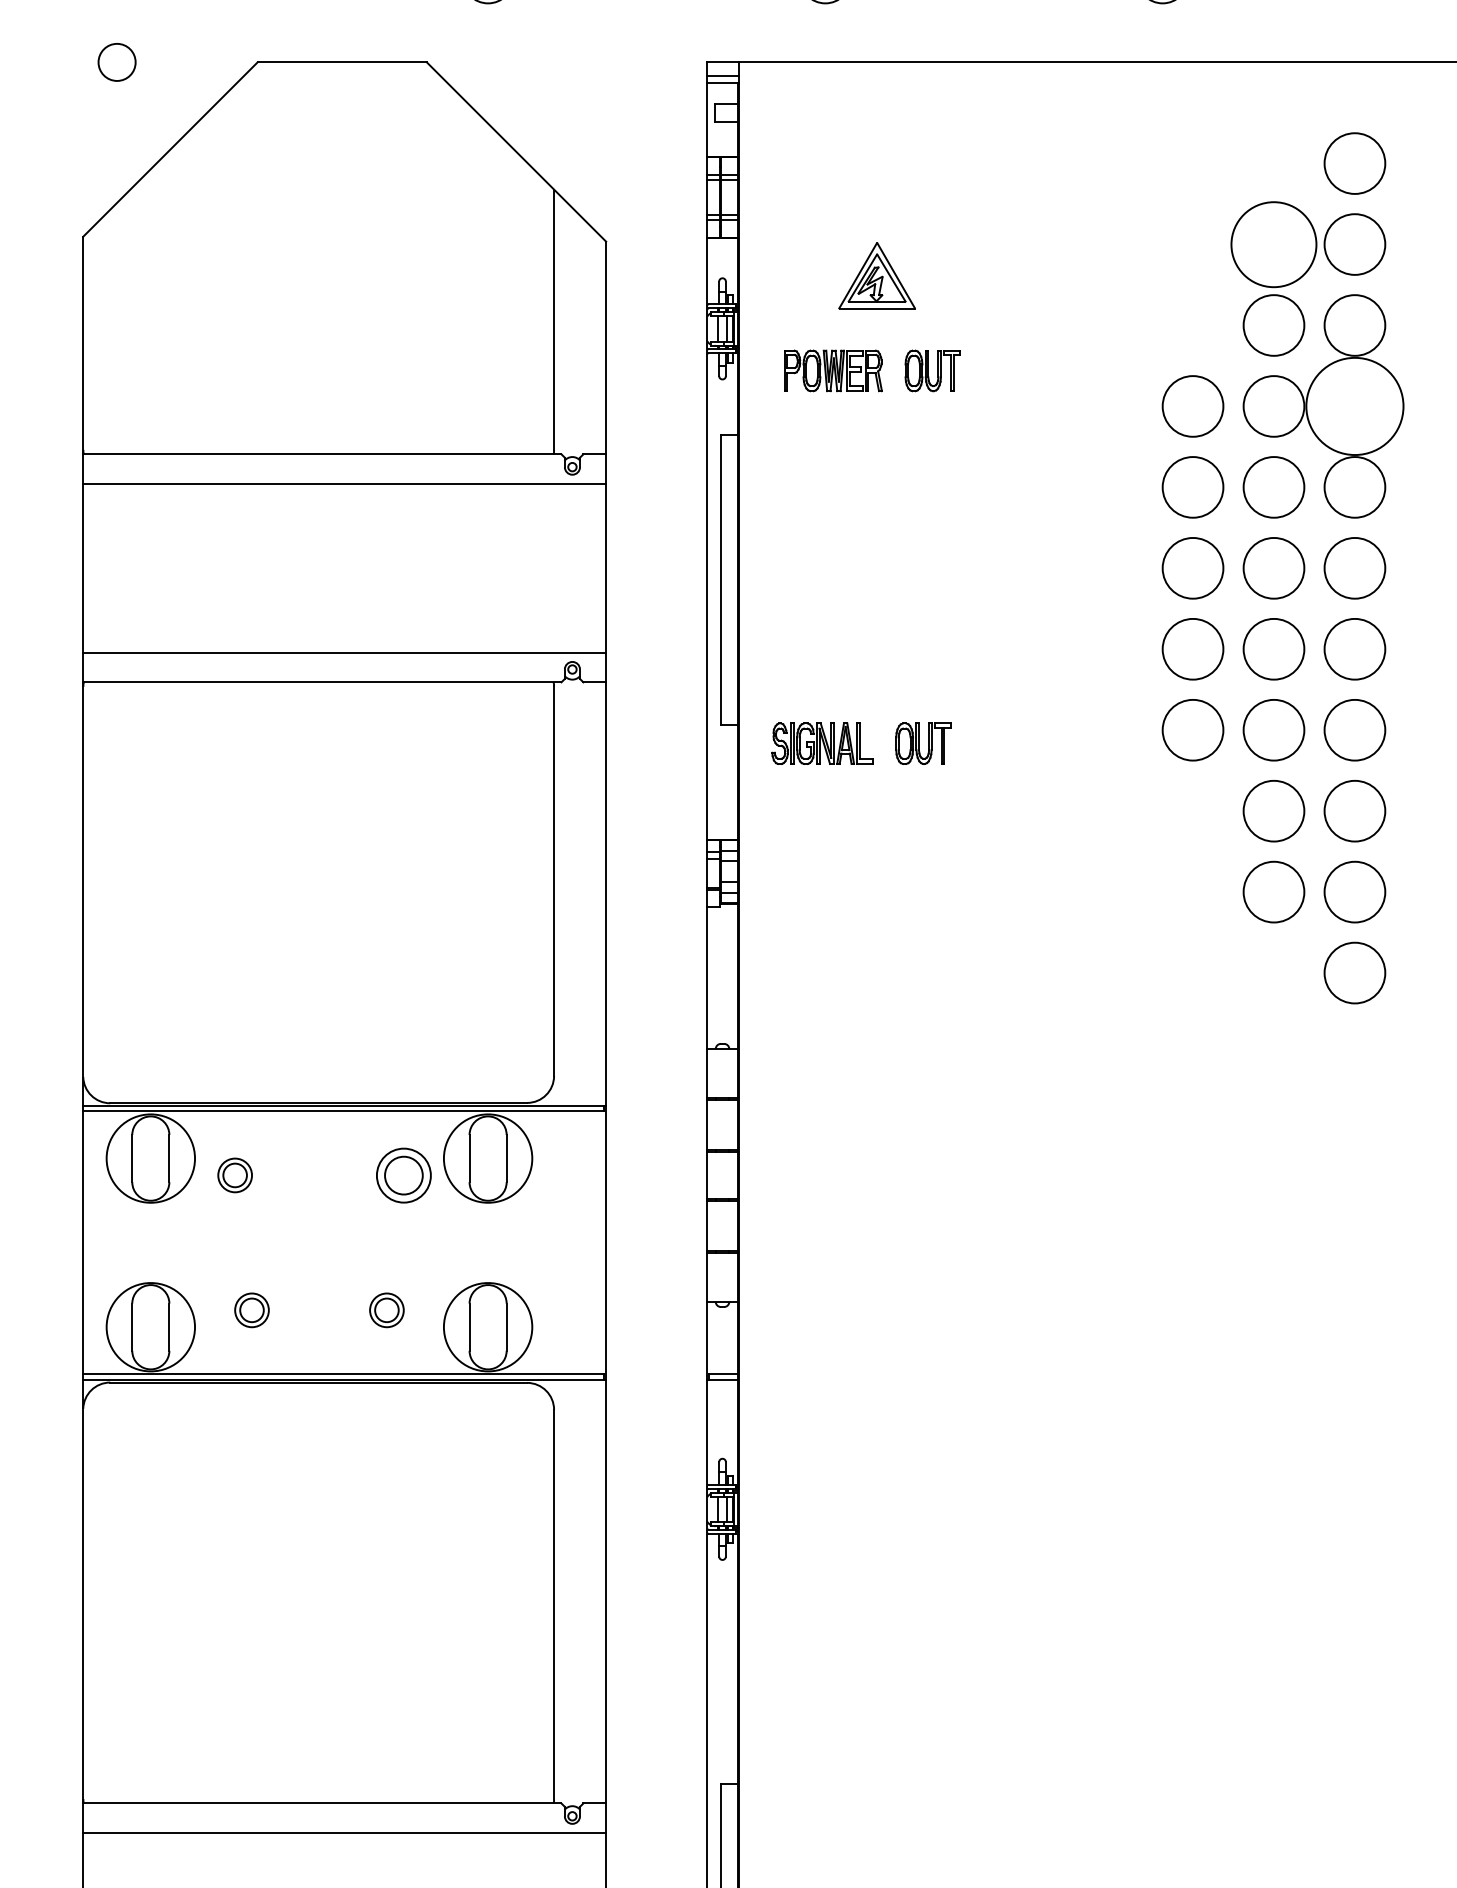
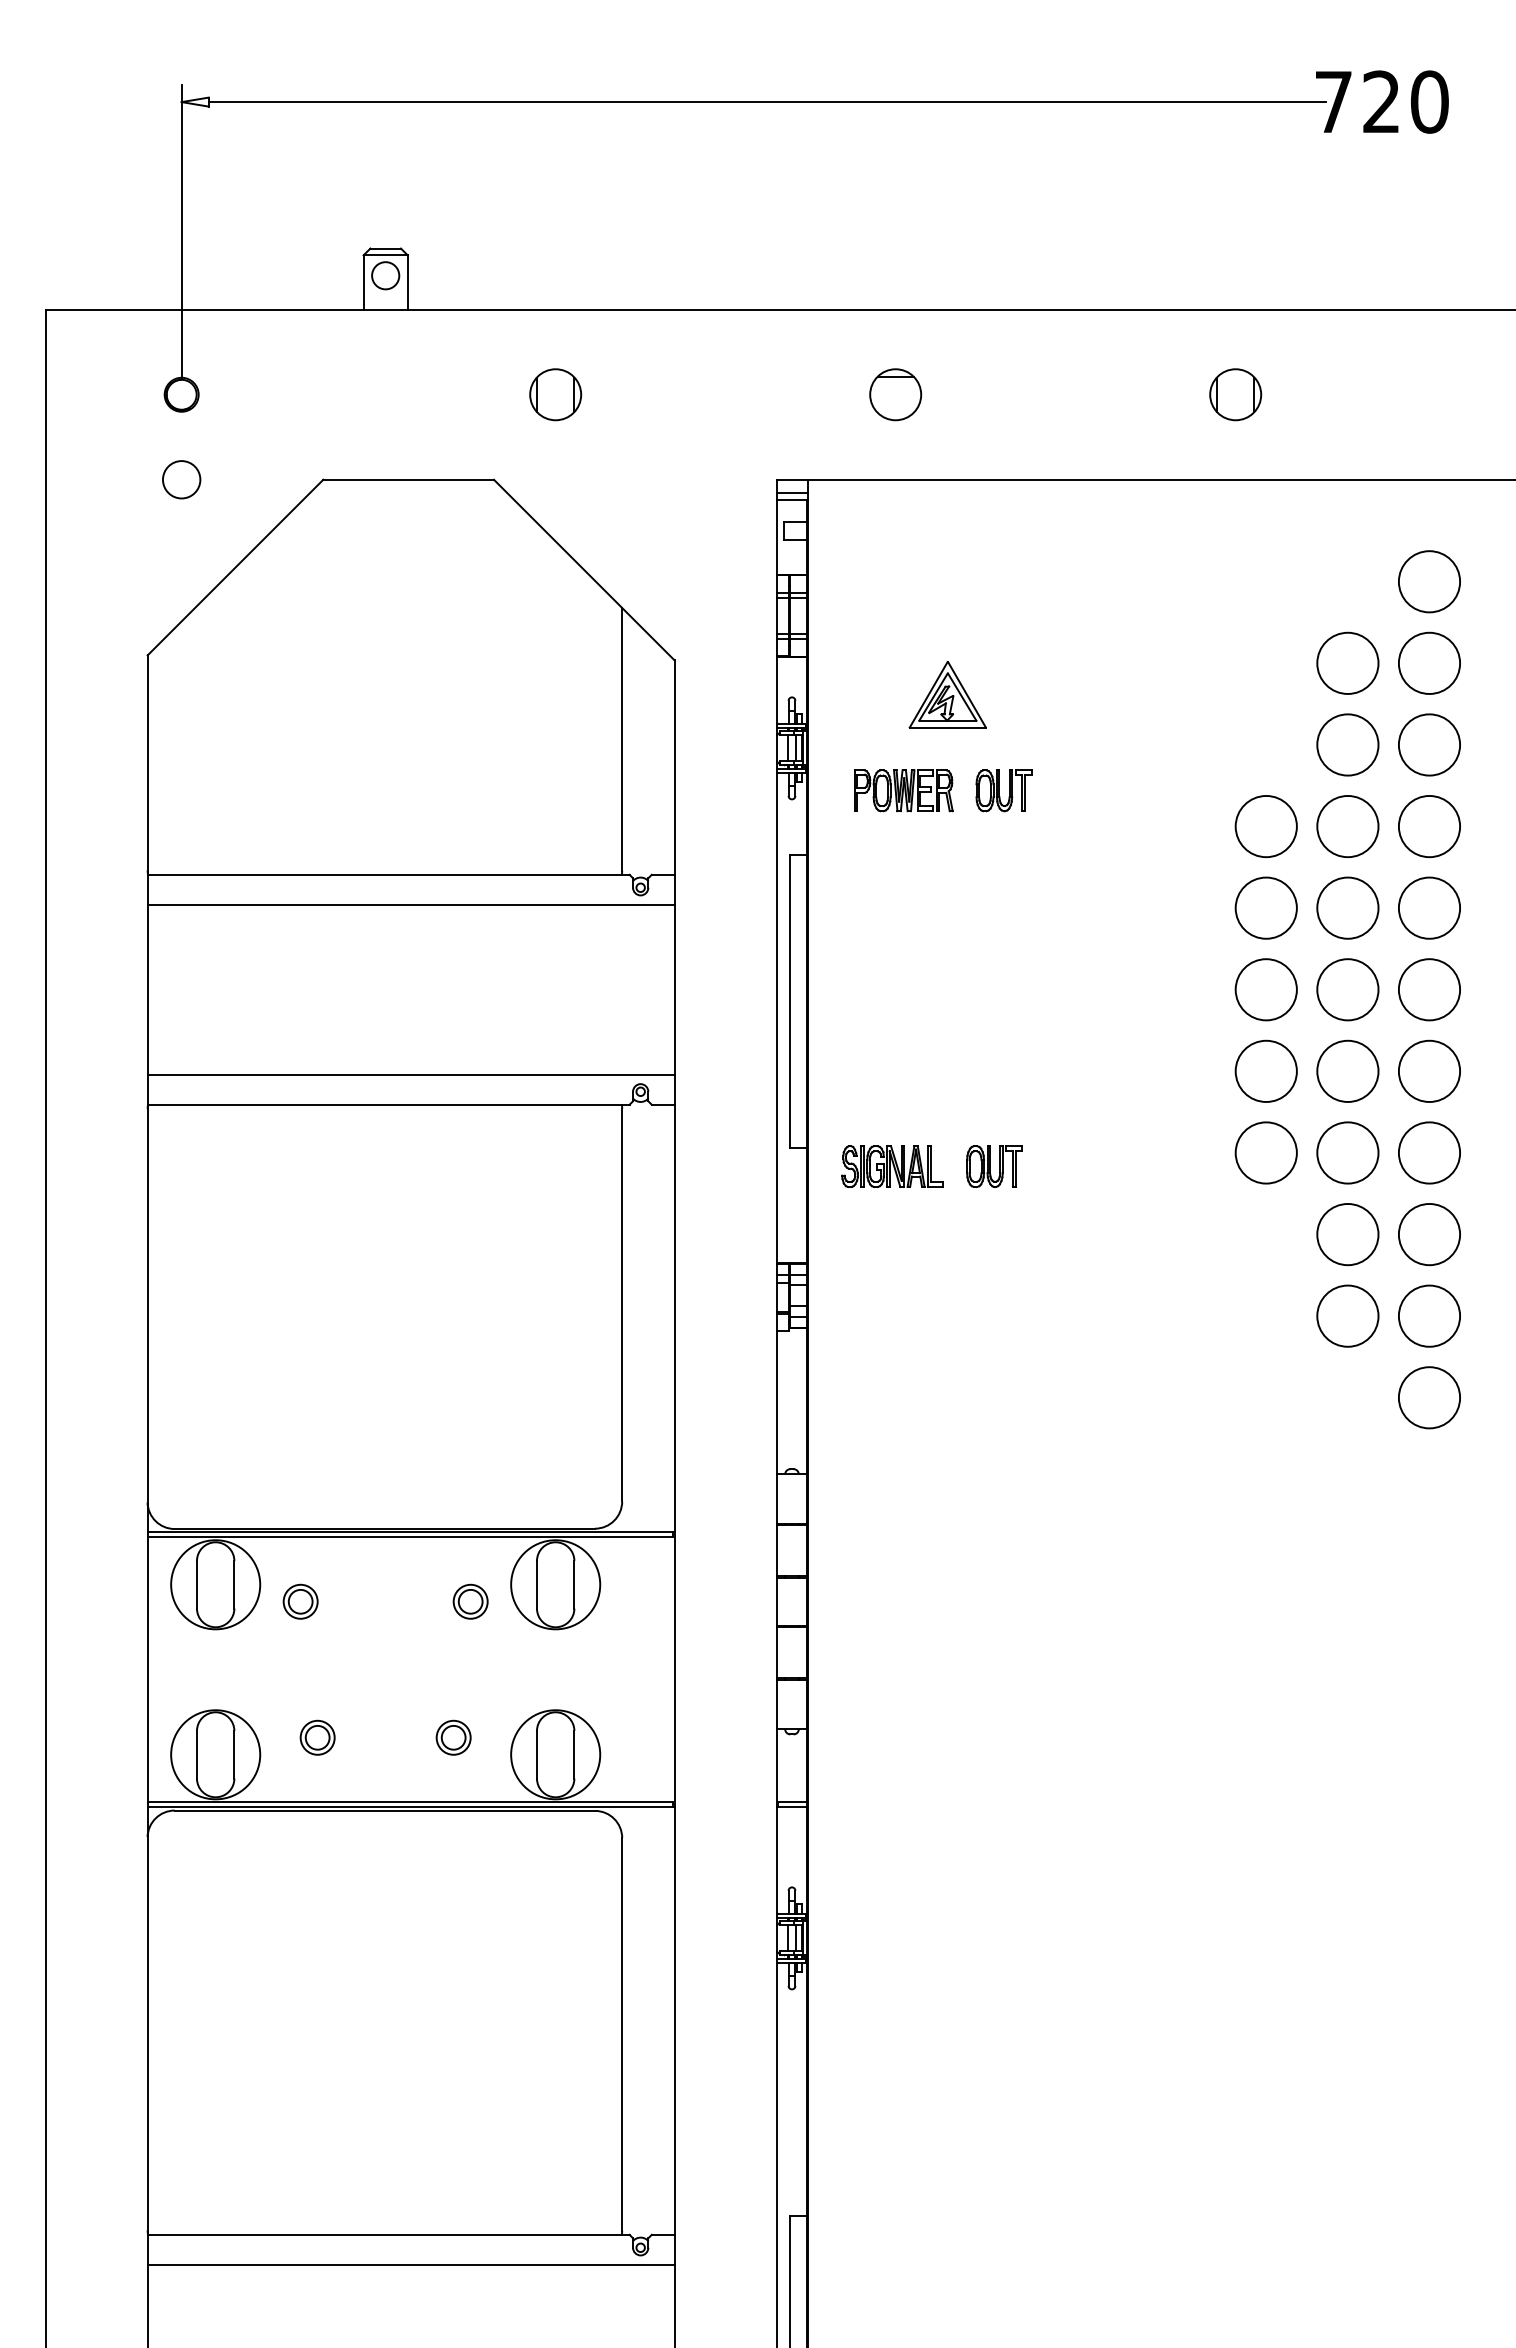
circle: (1273, 243) -> (1347, 662), size x0.71
circle: (1354, 406) -> (1429, 826), size x0.62
part: (403, 1175) -> (470, 1601), size x0.62

